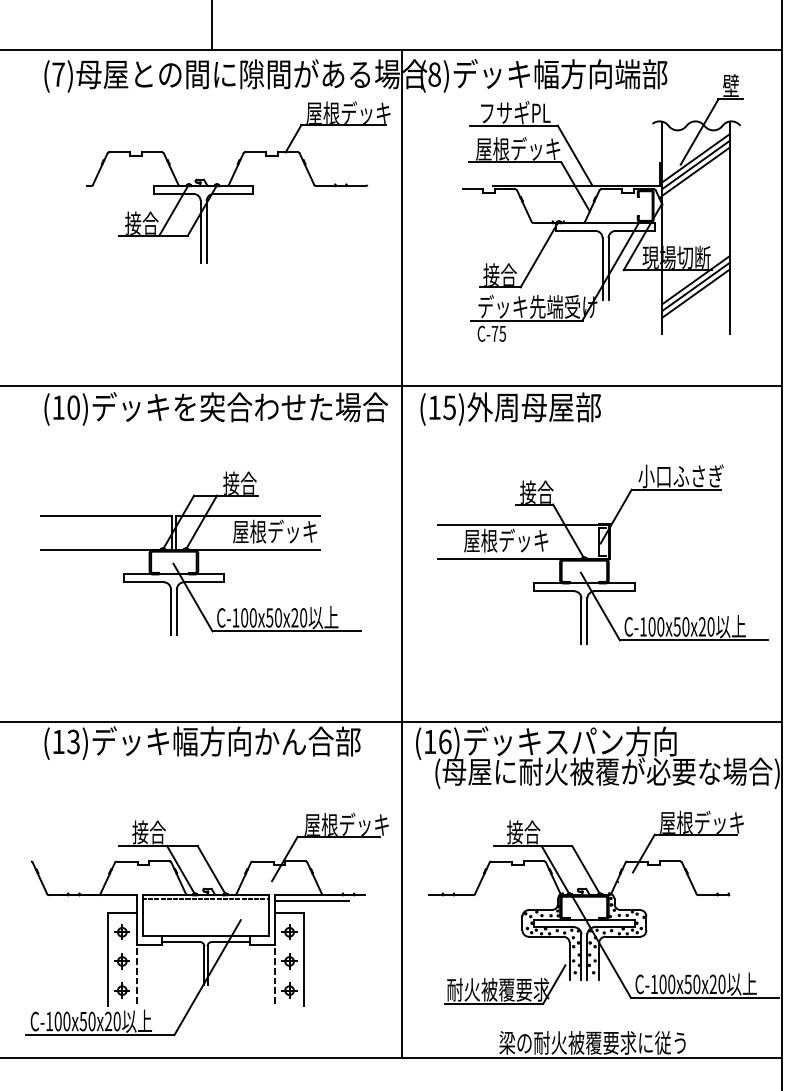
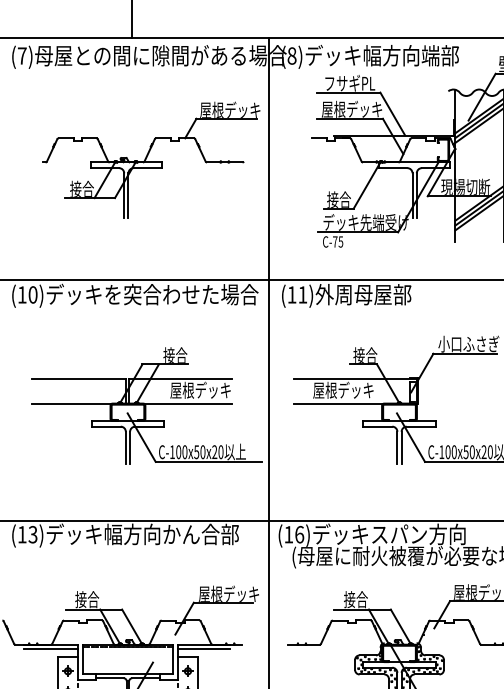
part: (238, 182) -> (151, 159), moved
text: (449, 407) -> (302, 294), (15) -> (11)
part: (200, 553) -> (147, 406), moved
line: (98, 901) -> (50, 649), added

